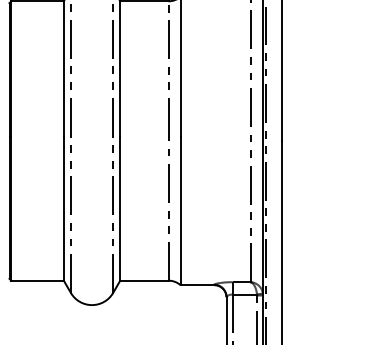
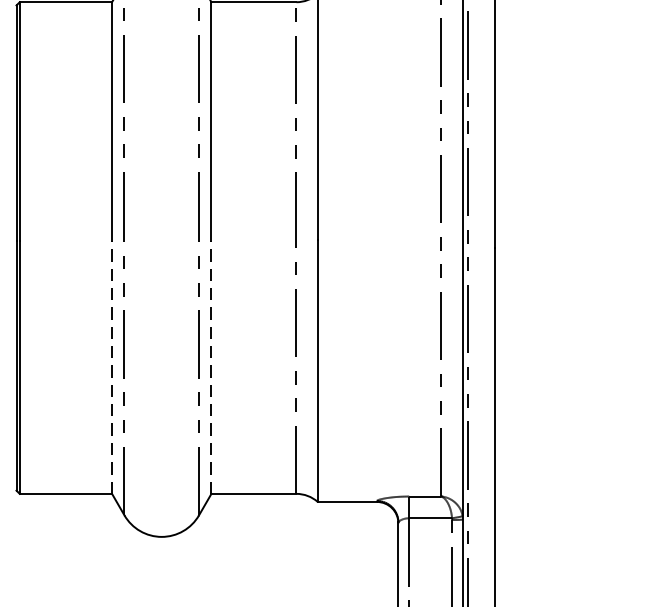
line: (63, 208) -> (111, 366), solid -> dashed
line: (120, 208) -> (211, 366), solid -> dashed

